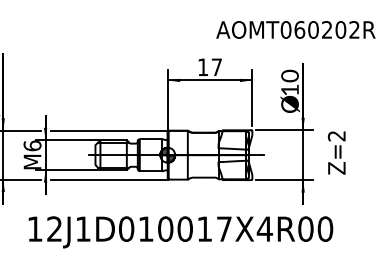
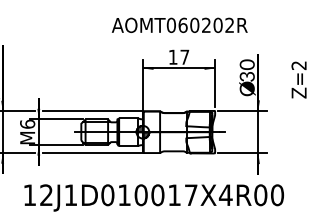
text: (295, 29) -> (179, 25), moved
text: (289, 89) -> (246, 76), 10 -> 30
text: (336, 152) -> (298, 79), moved

